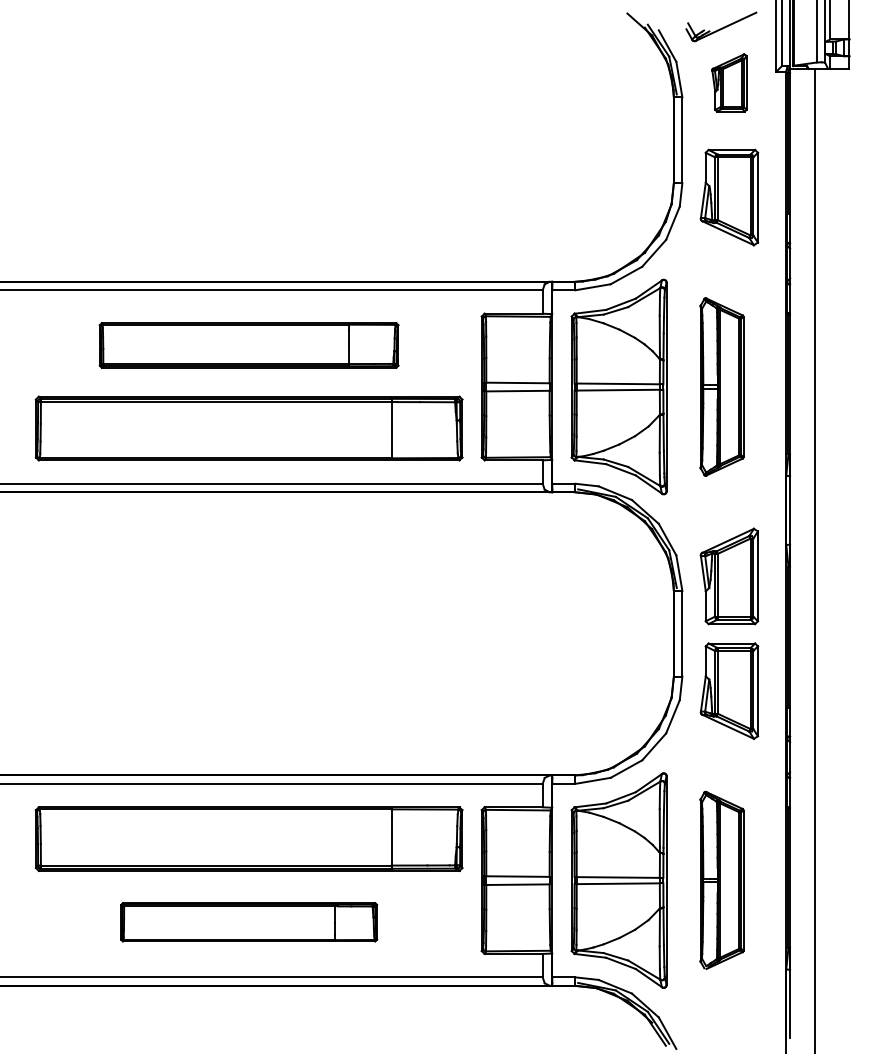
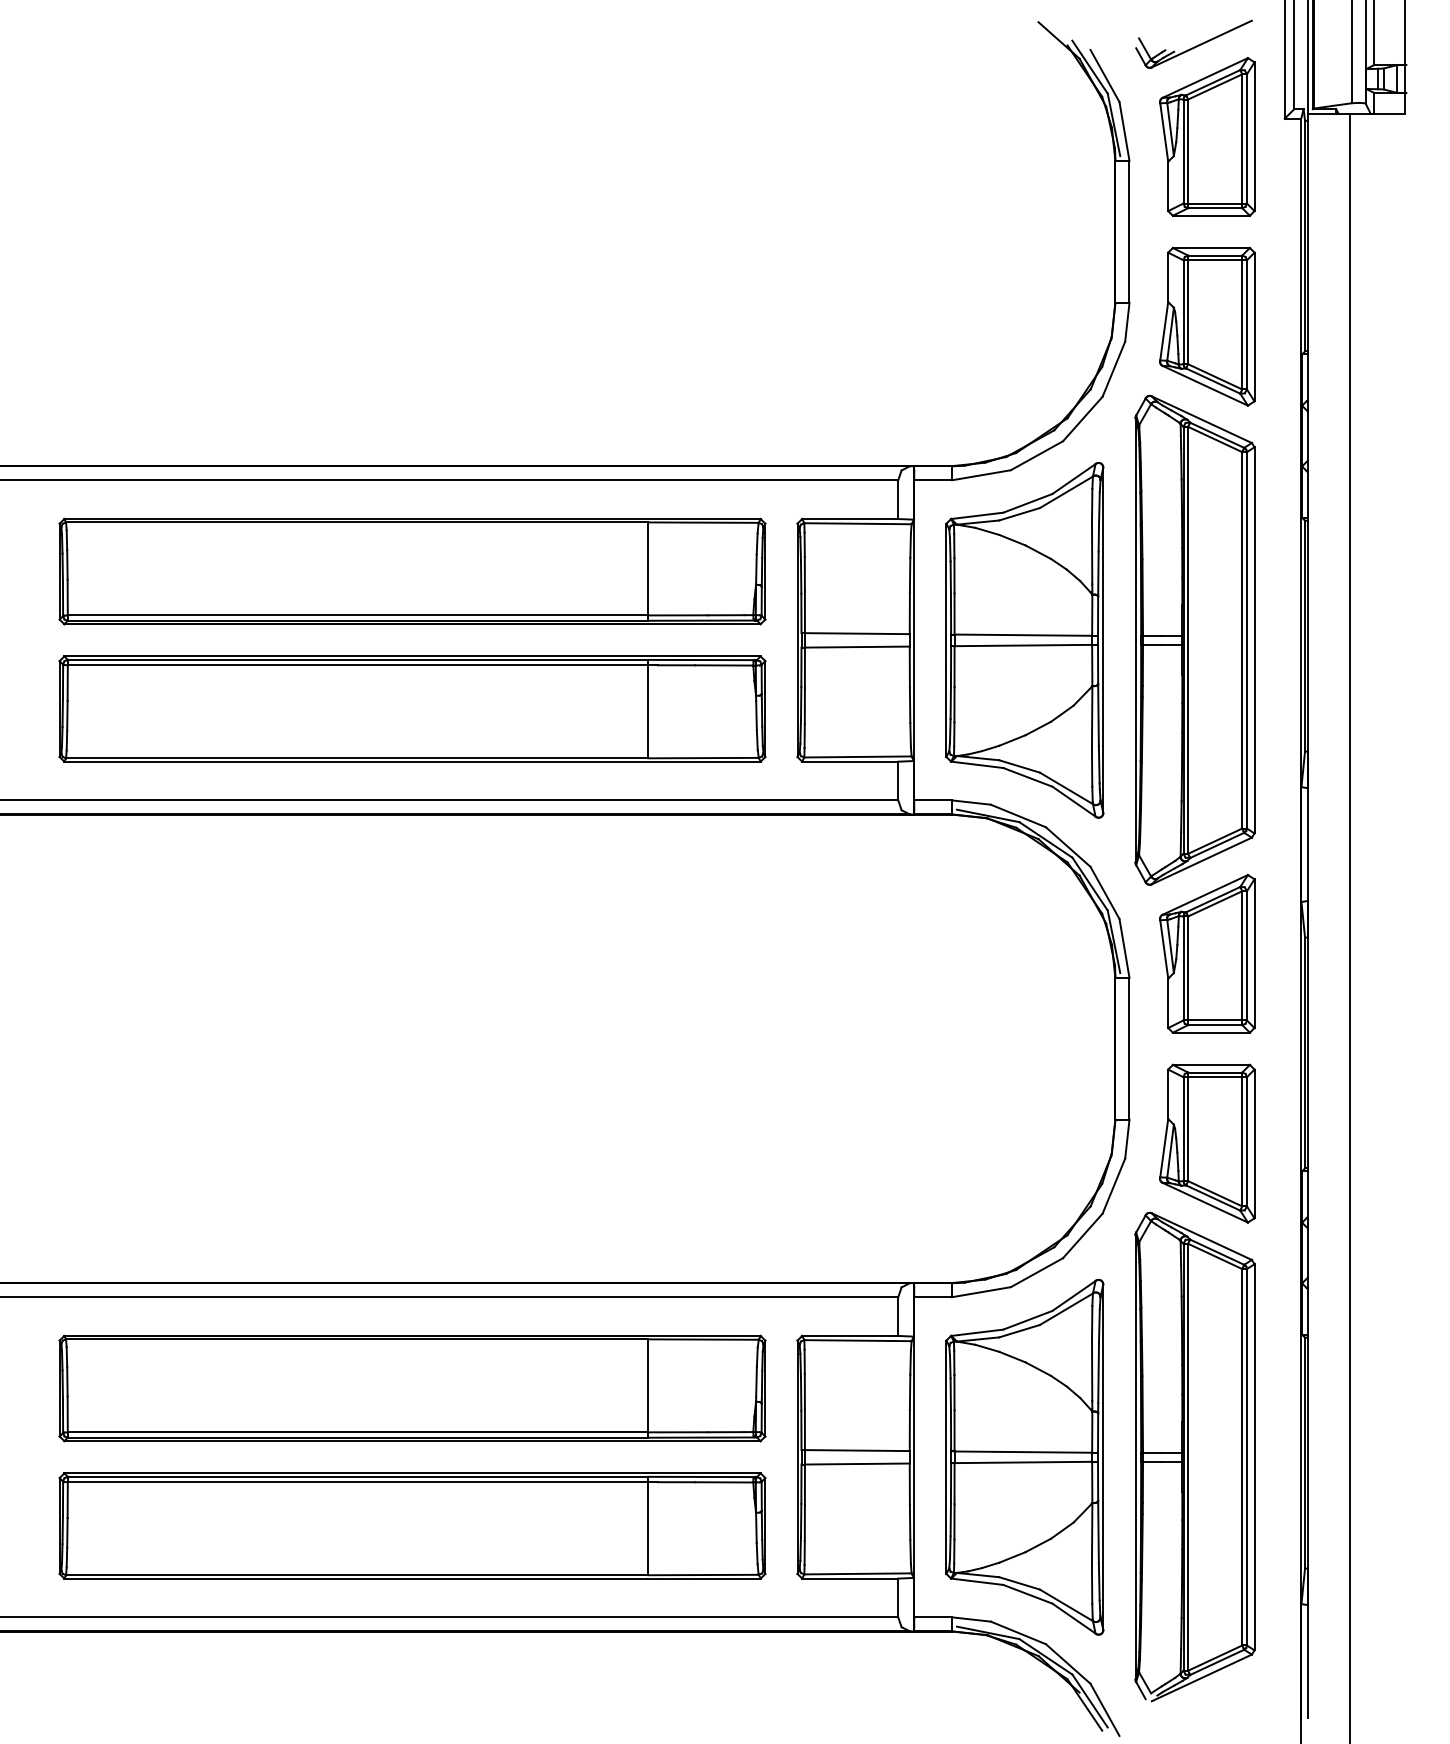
part: (729, 82) -> (1207, 136), size x1.67
part: (248, 345) -> (411, 571), size x1.43
part: (722, 386) -> (1195, 639), size x1.67
part: (722, 880) -> (1195, 1457), size x1.67
part: (248, 922) -> (411, 1526), size x1.67

